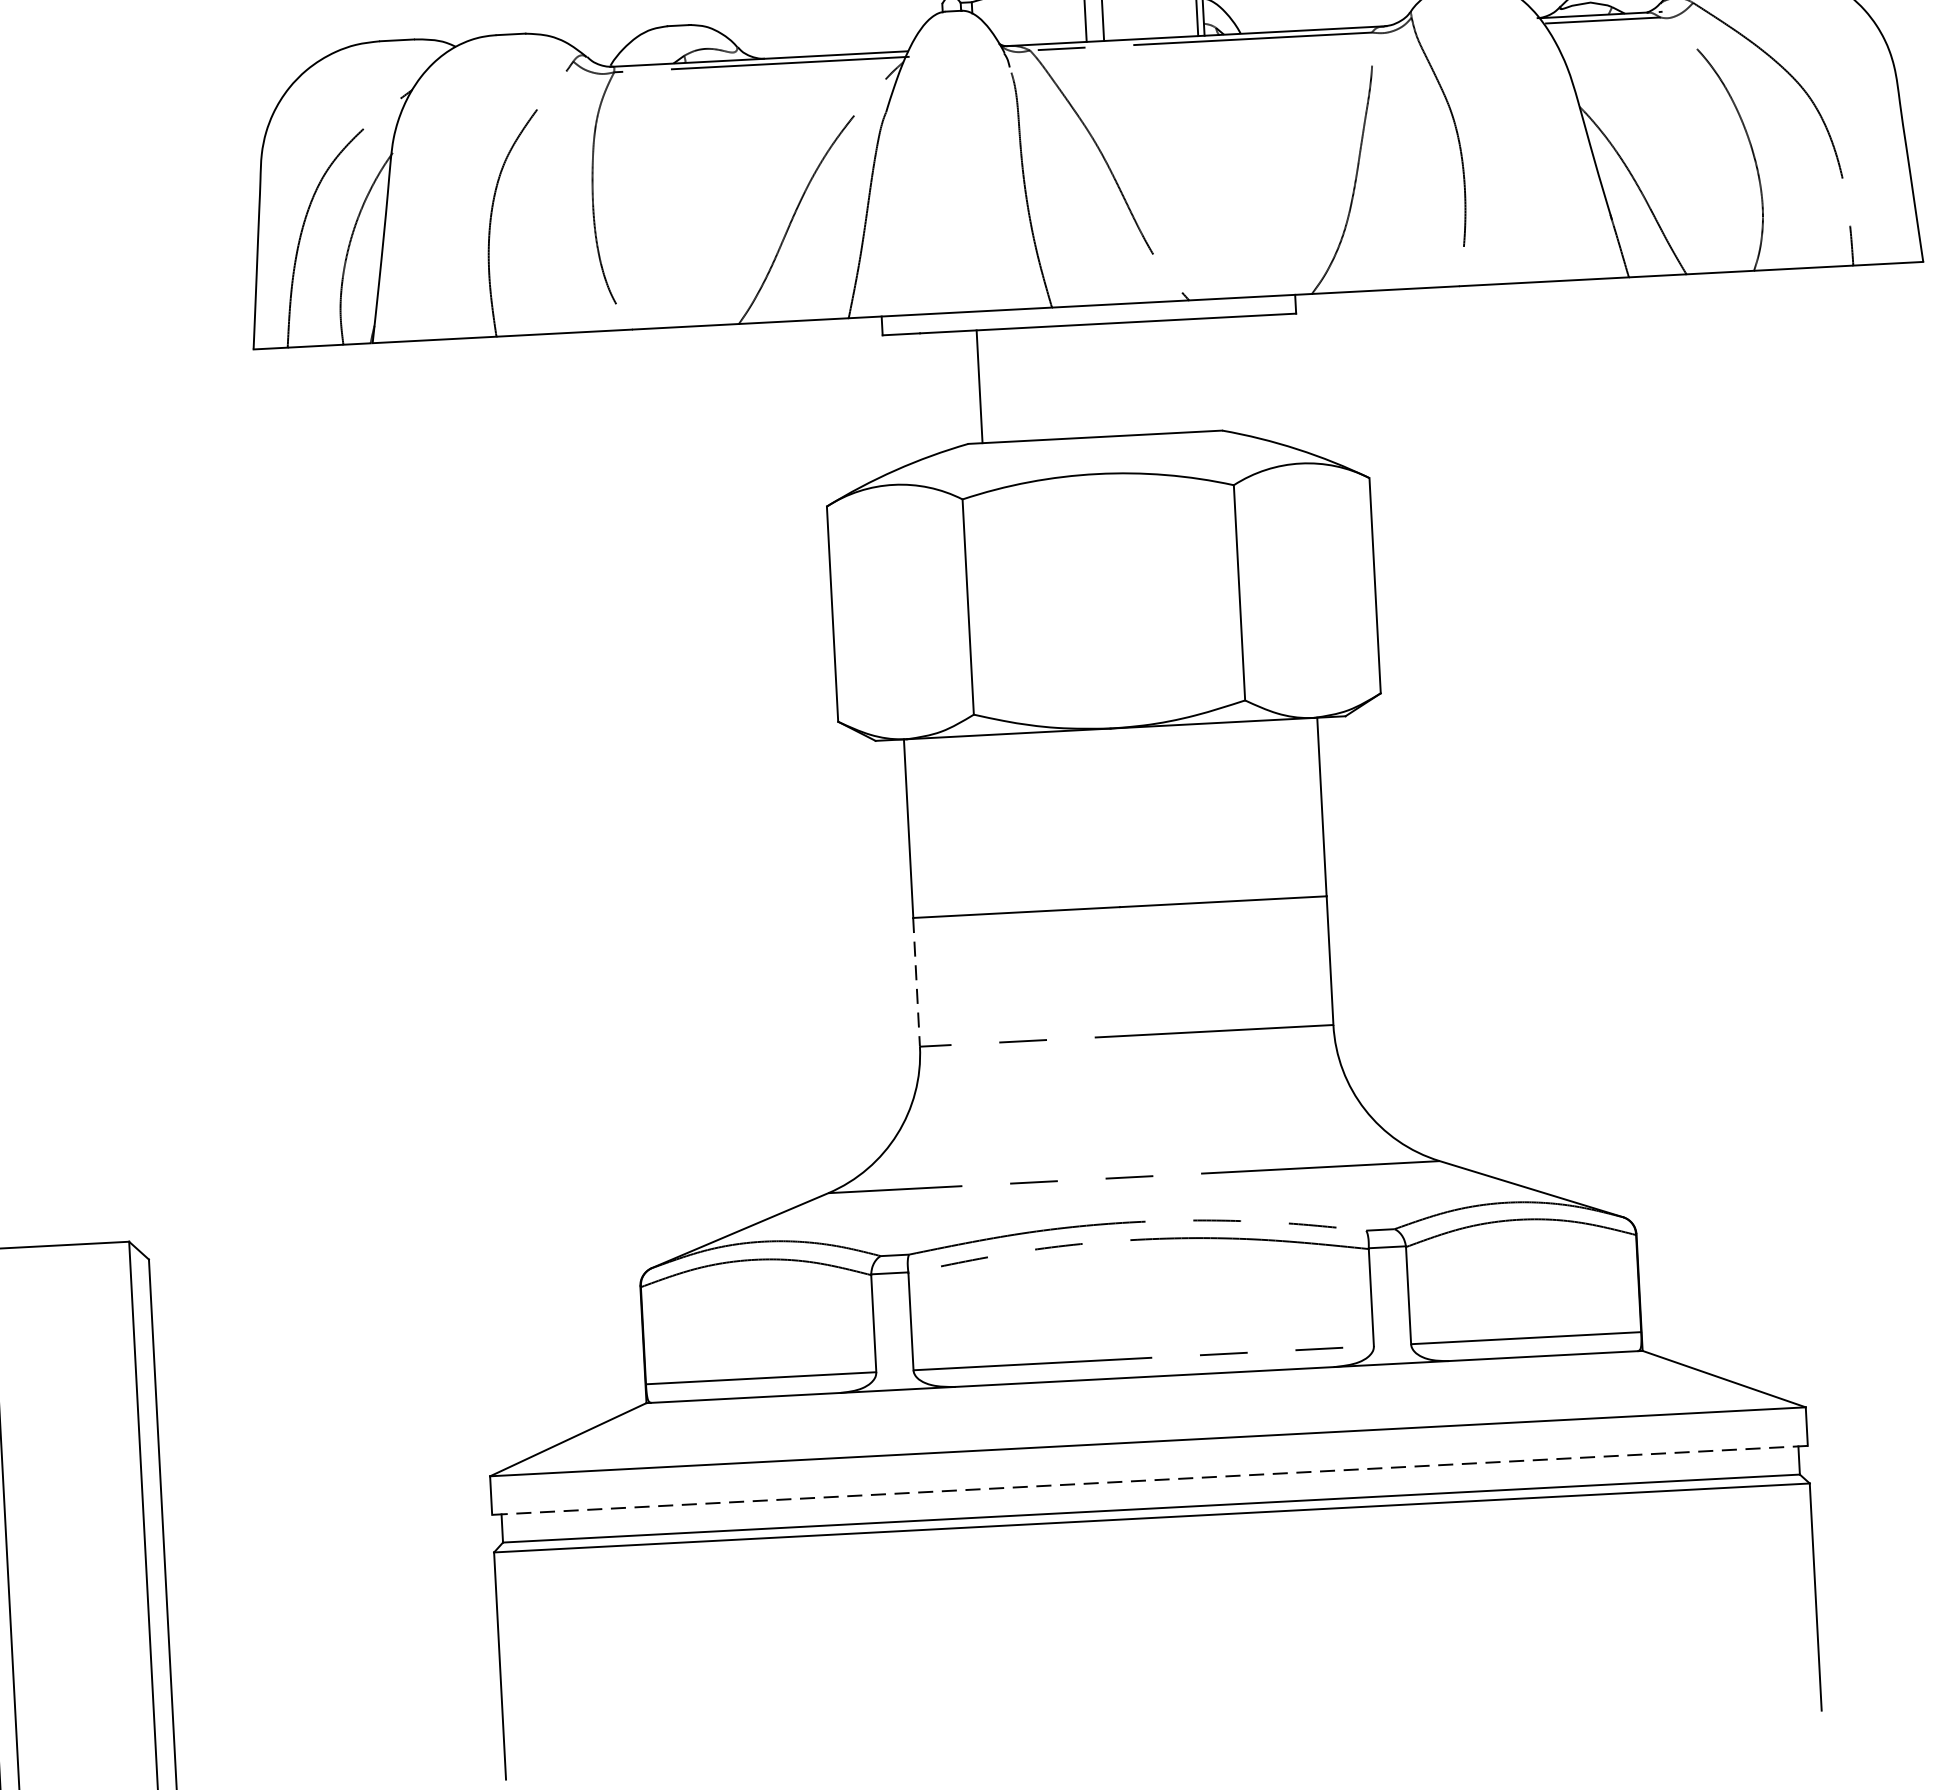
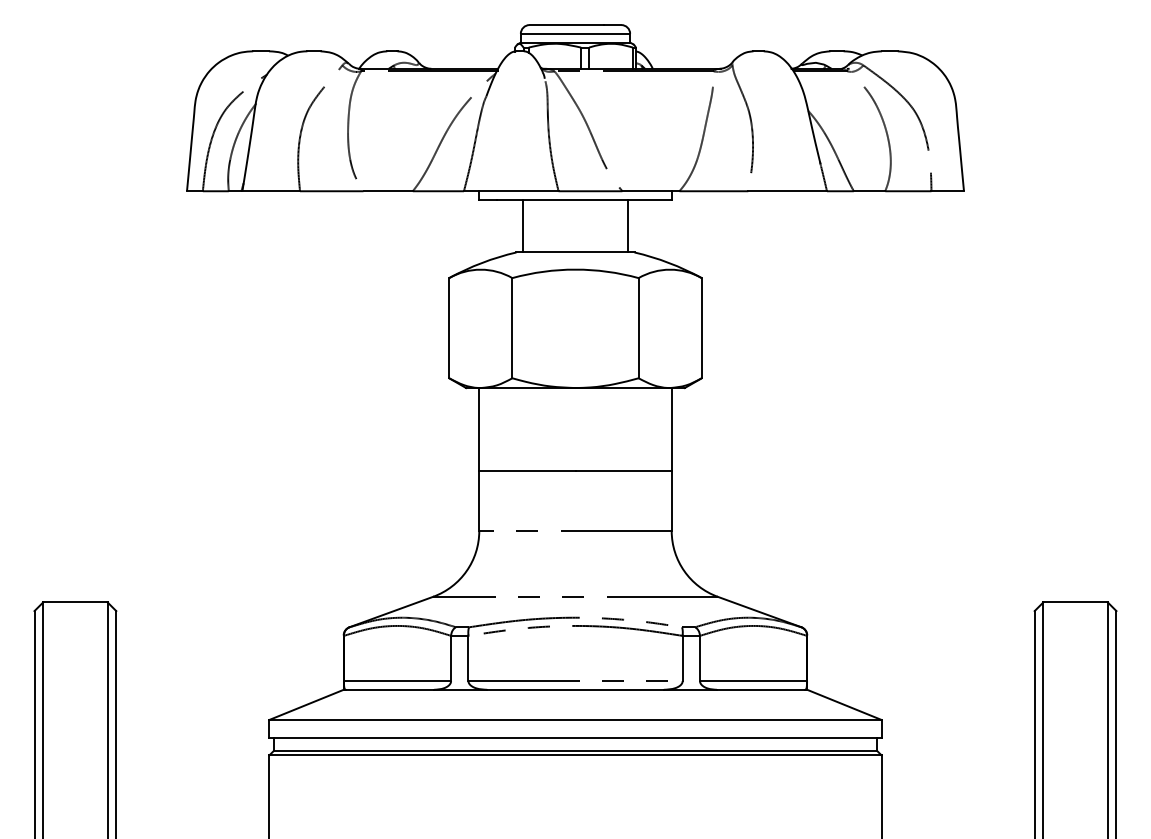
line: (1204, 375) -> (627, 226), added
line: (917, 983) -> (479, 501), dashed -> solid
line: (1147, 1479) -> (574, 737), dashed -> solid

